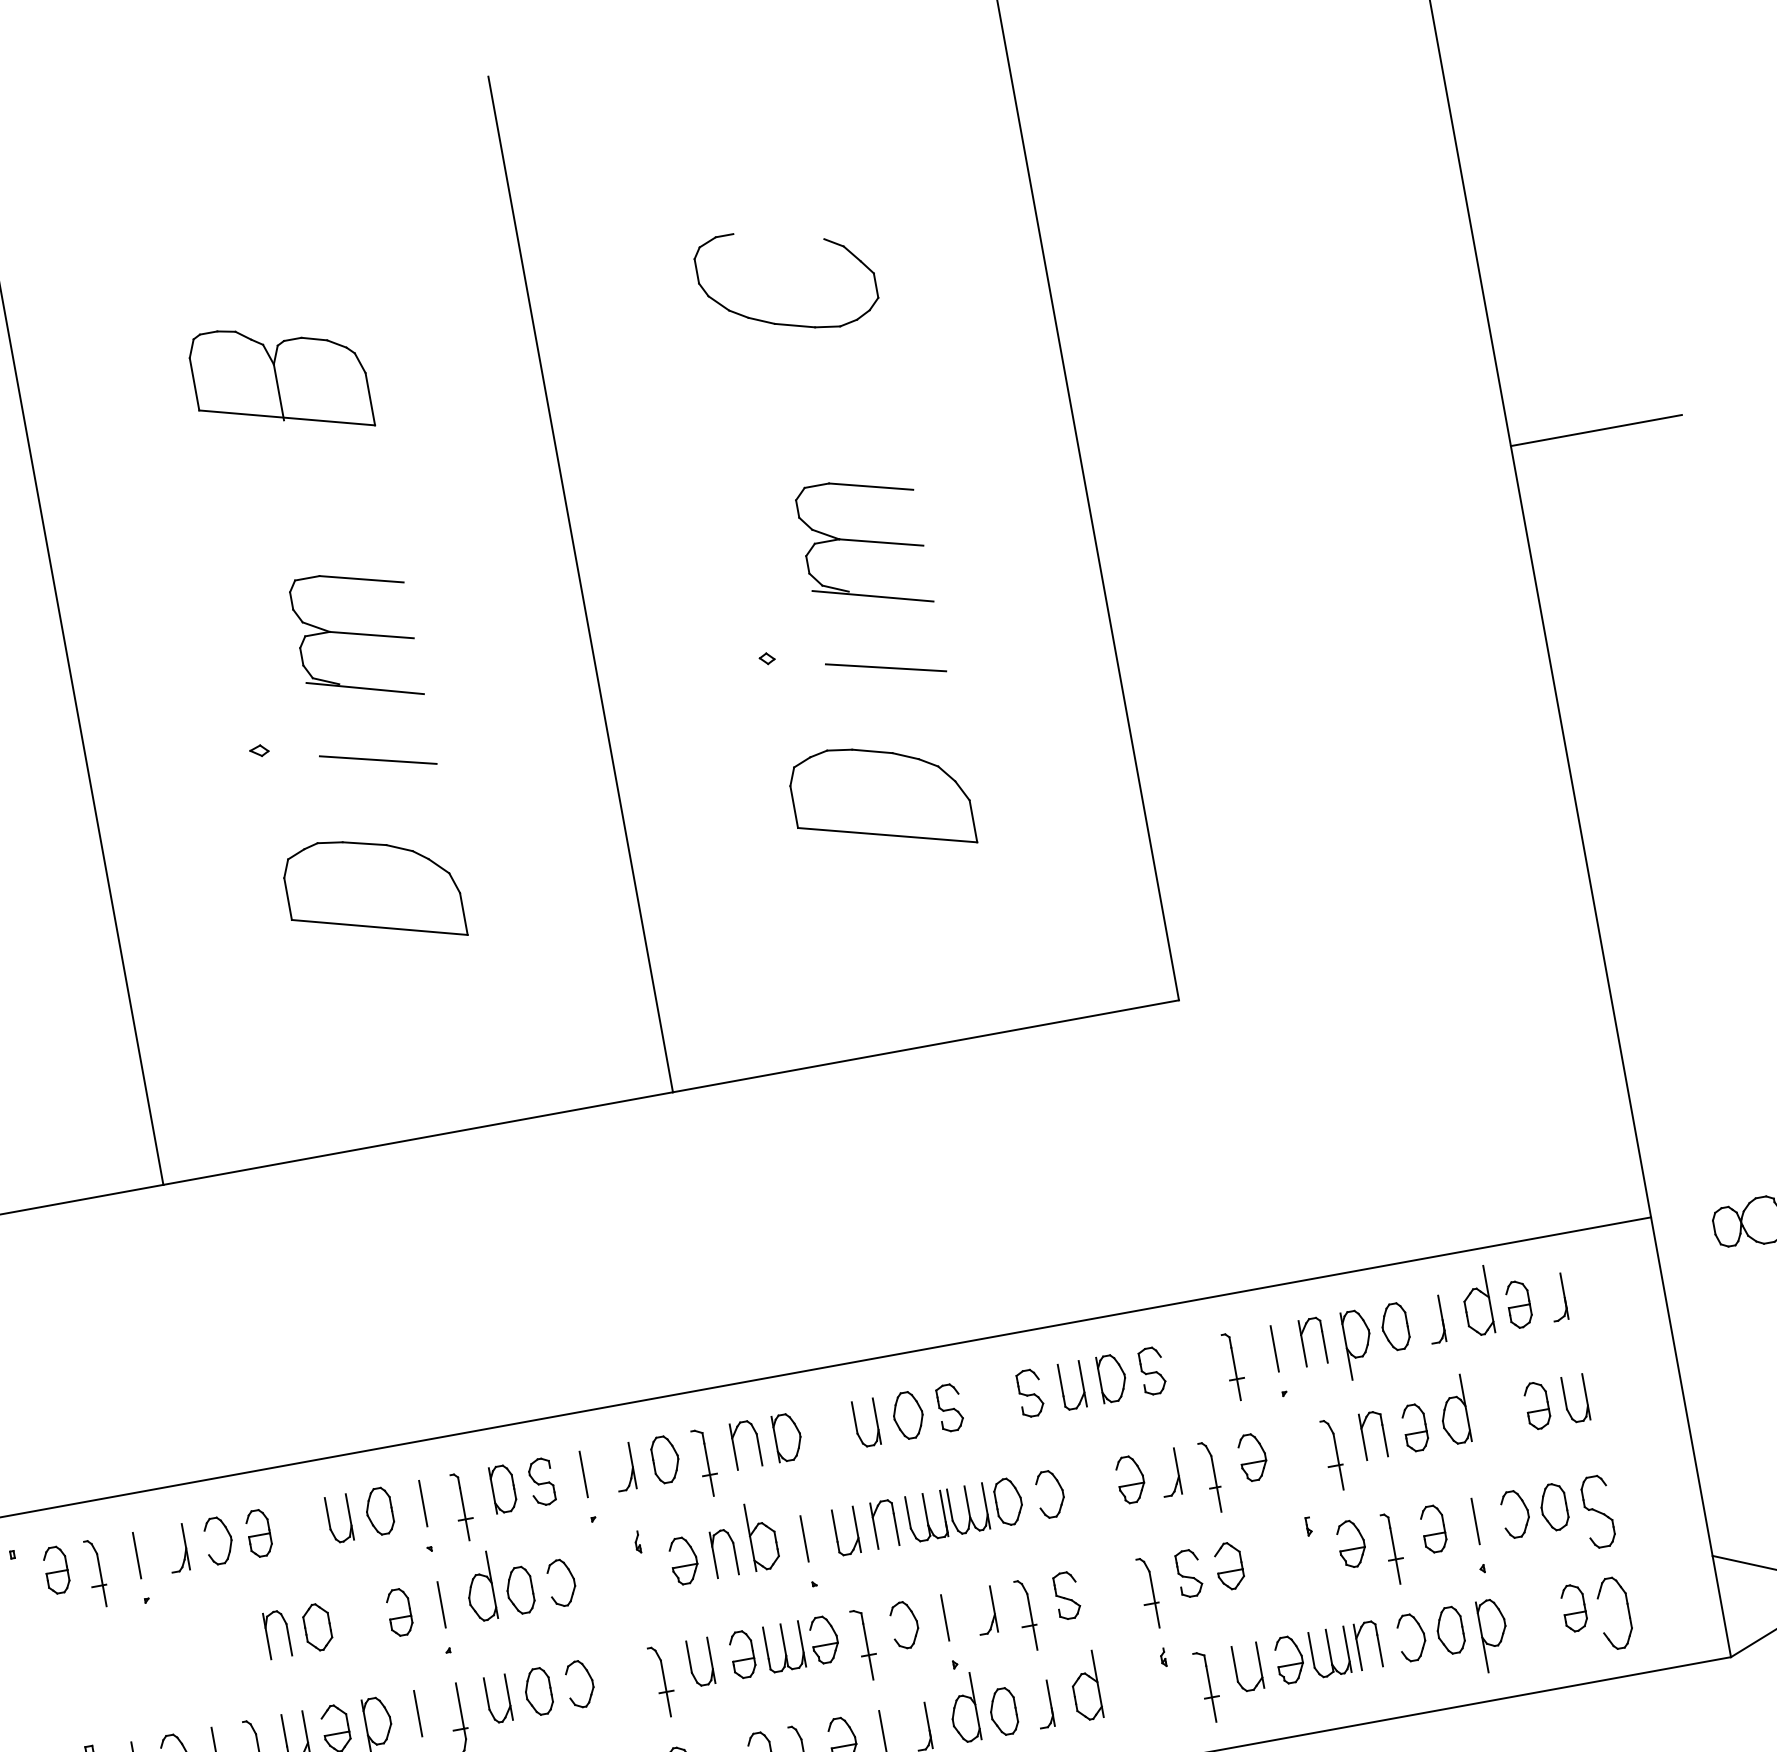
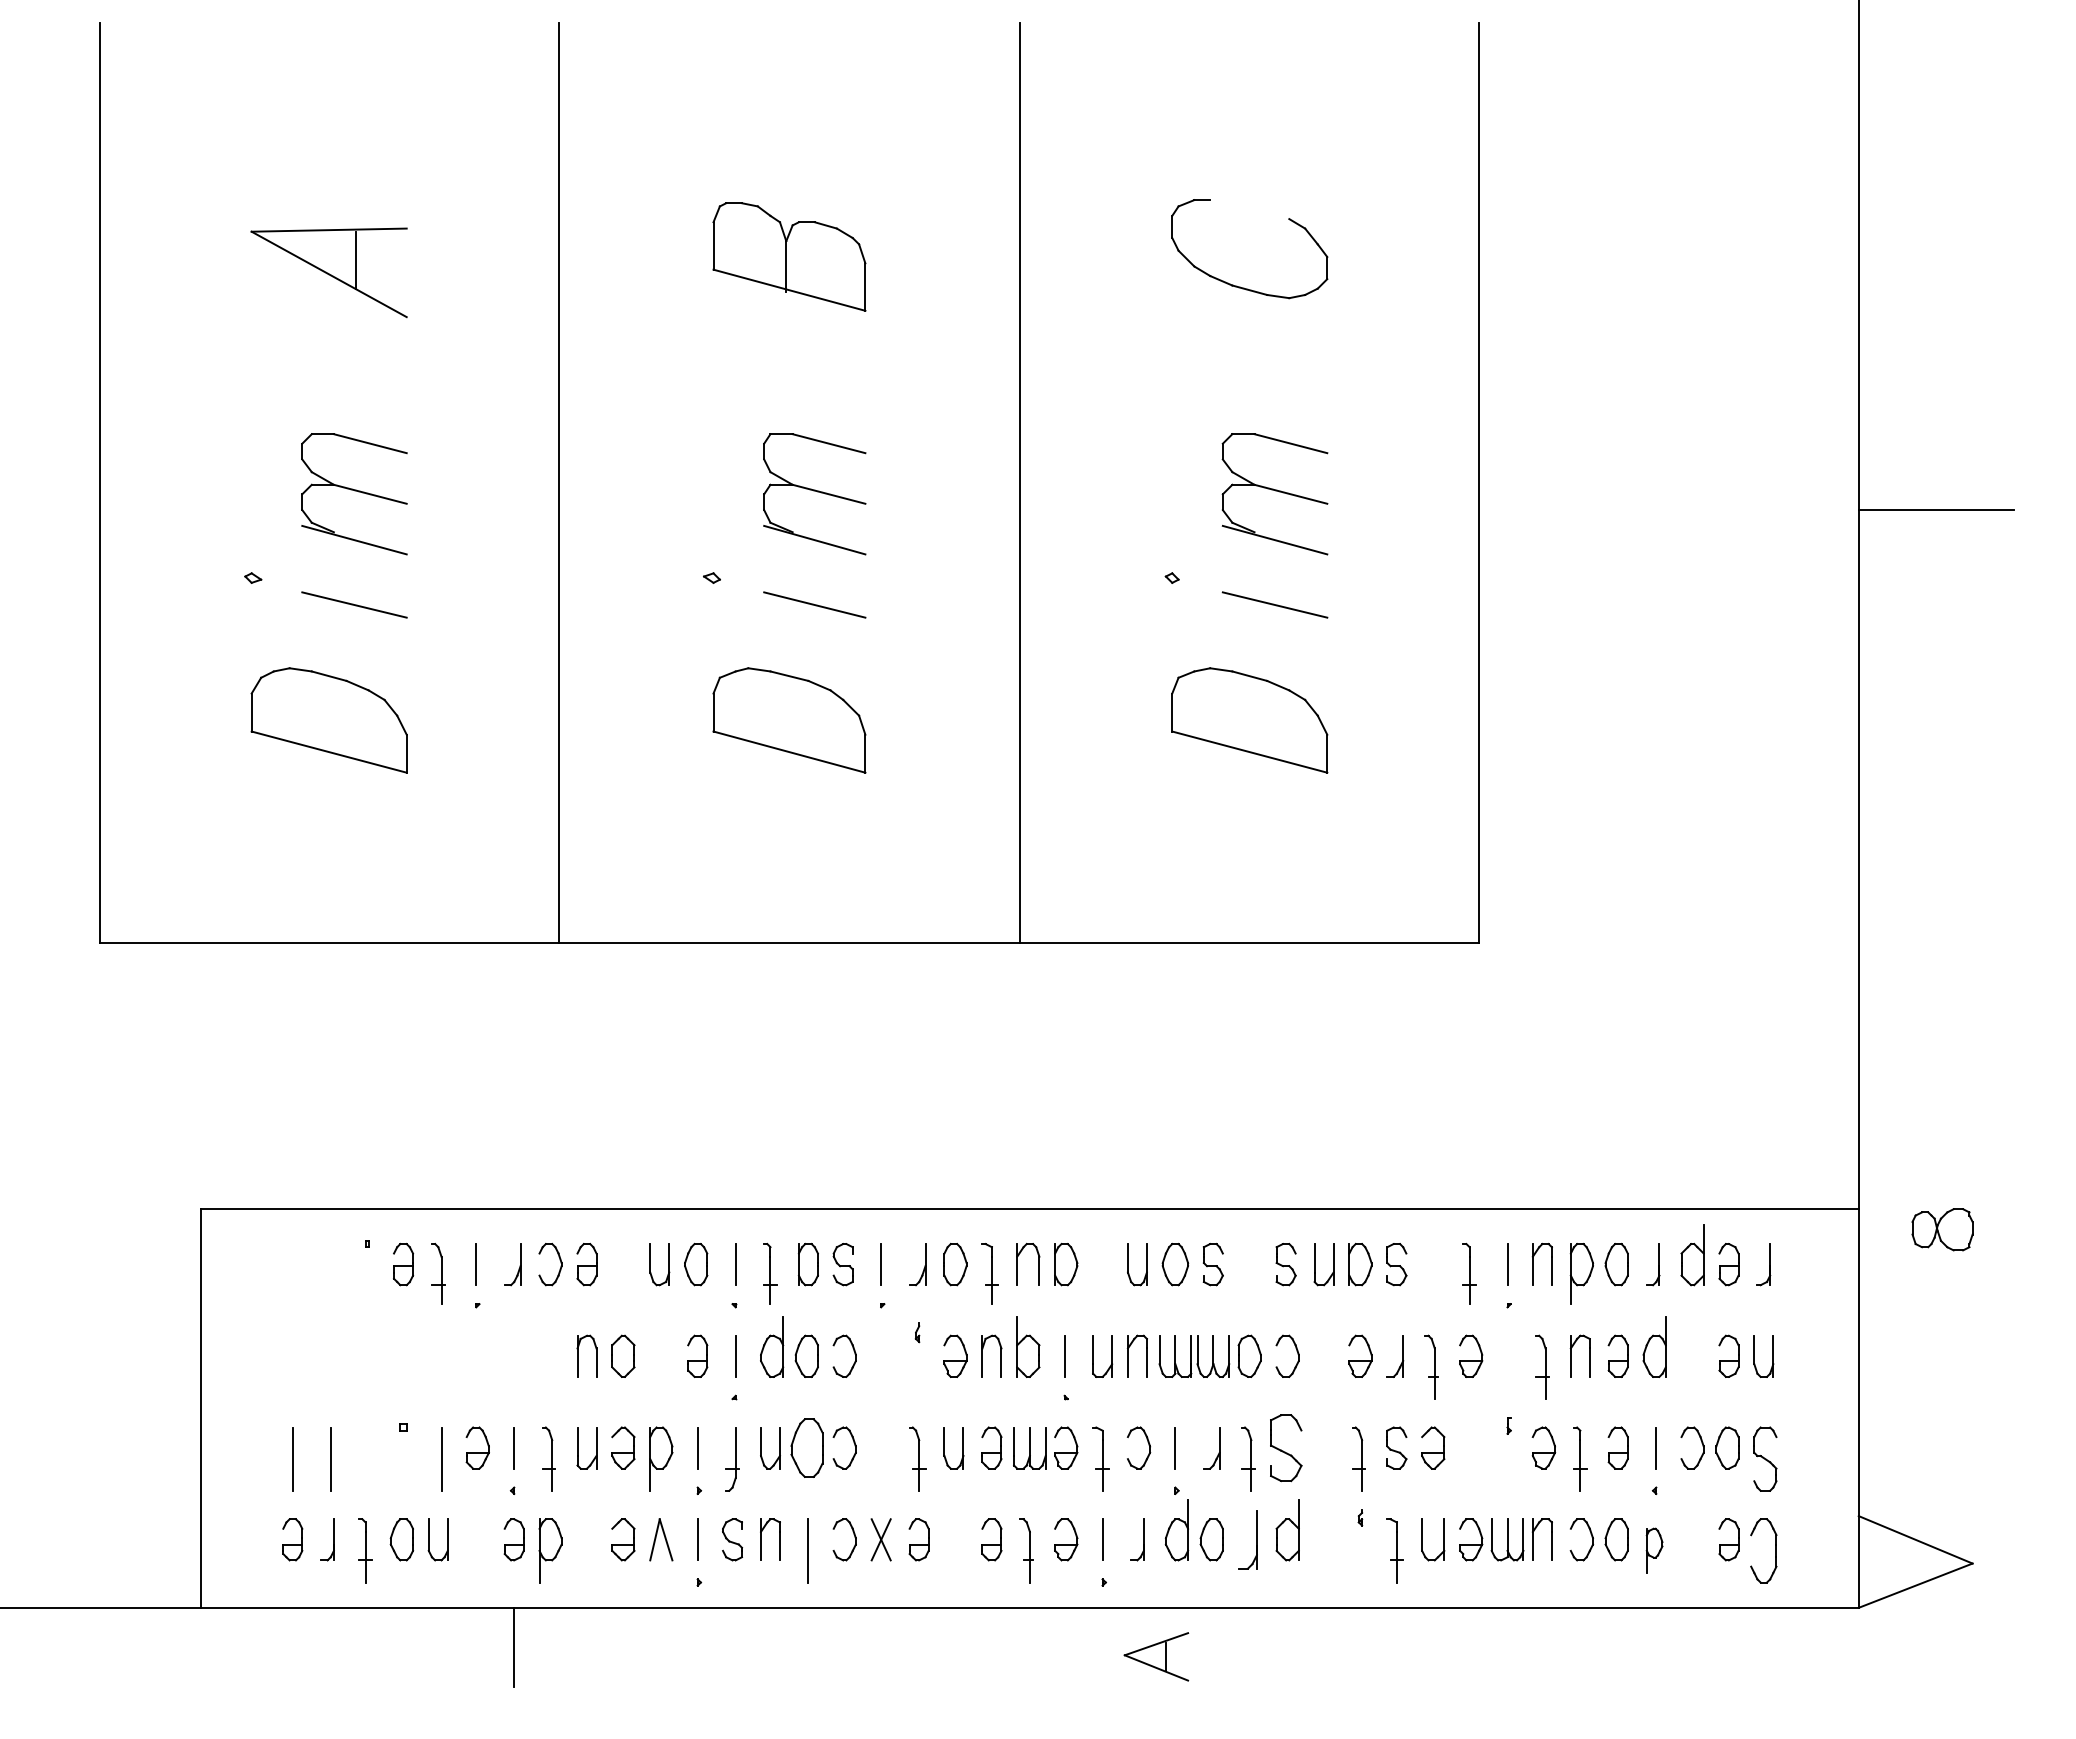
part: (1066, 1595) -> (1285, 1447), size x1.6
part: (1494, 1634) -> (1654, 1550), size x0.7
part: (538, 1691) -> (806, 1447), size x1.4
part: (1044, 1704) -> (1248, 1539), size x1.4

